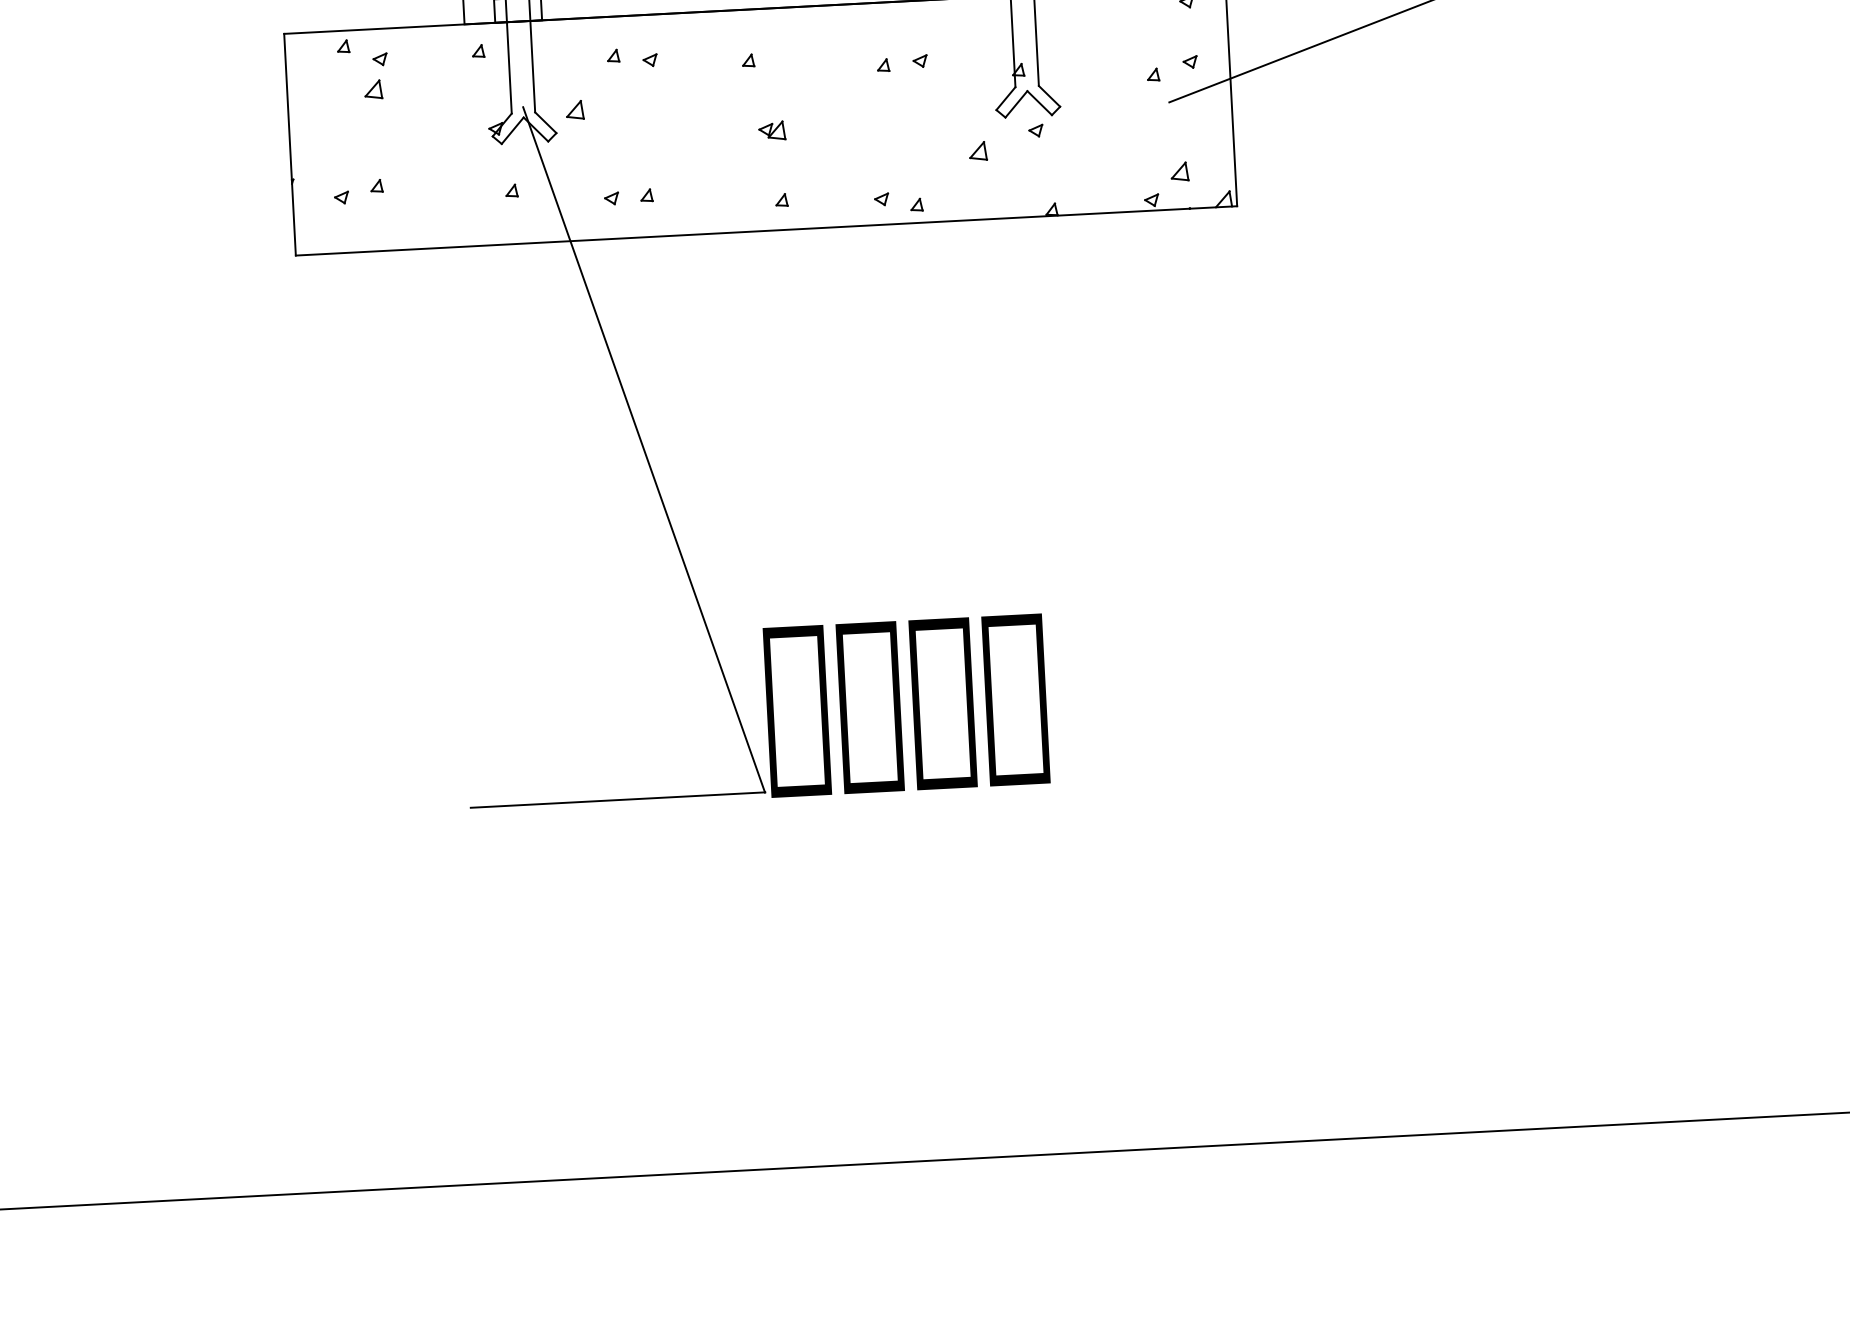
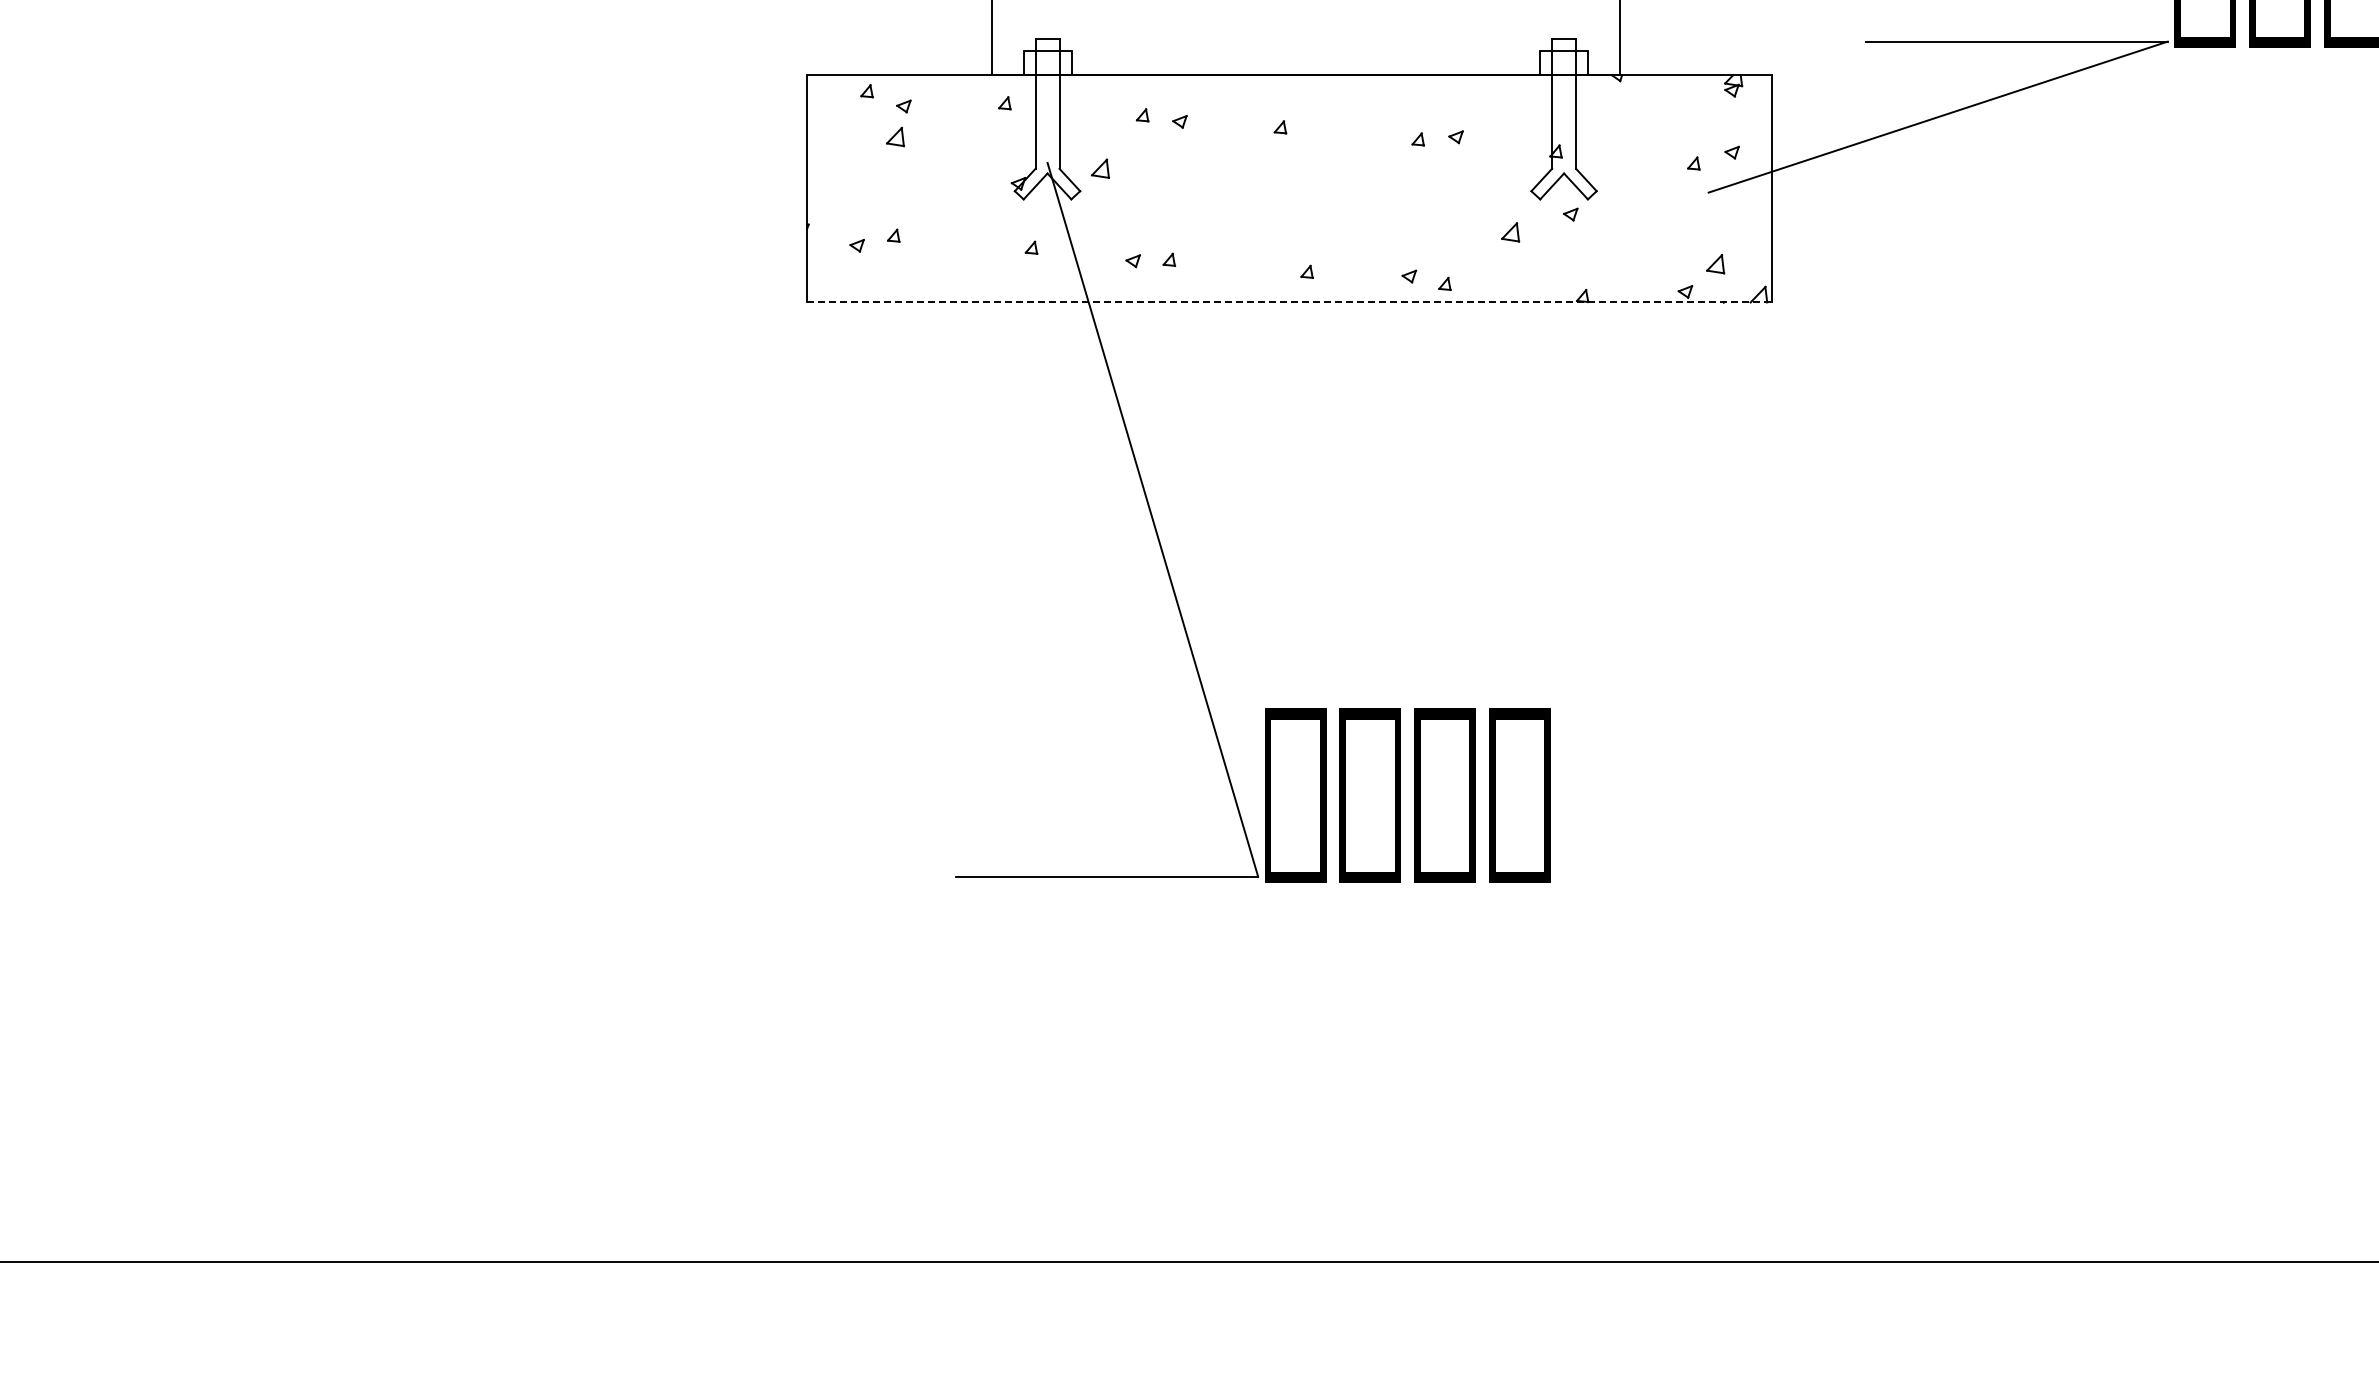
part: (771, 130) -> (1300, 200), removed
line: (766, 230) -> (1289, 302), solid -> dashed

